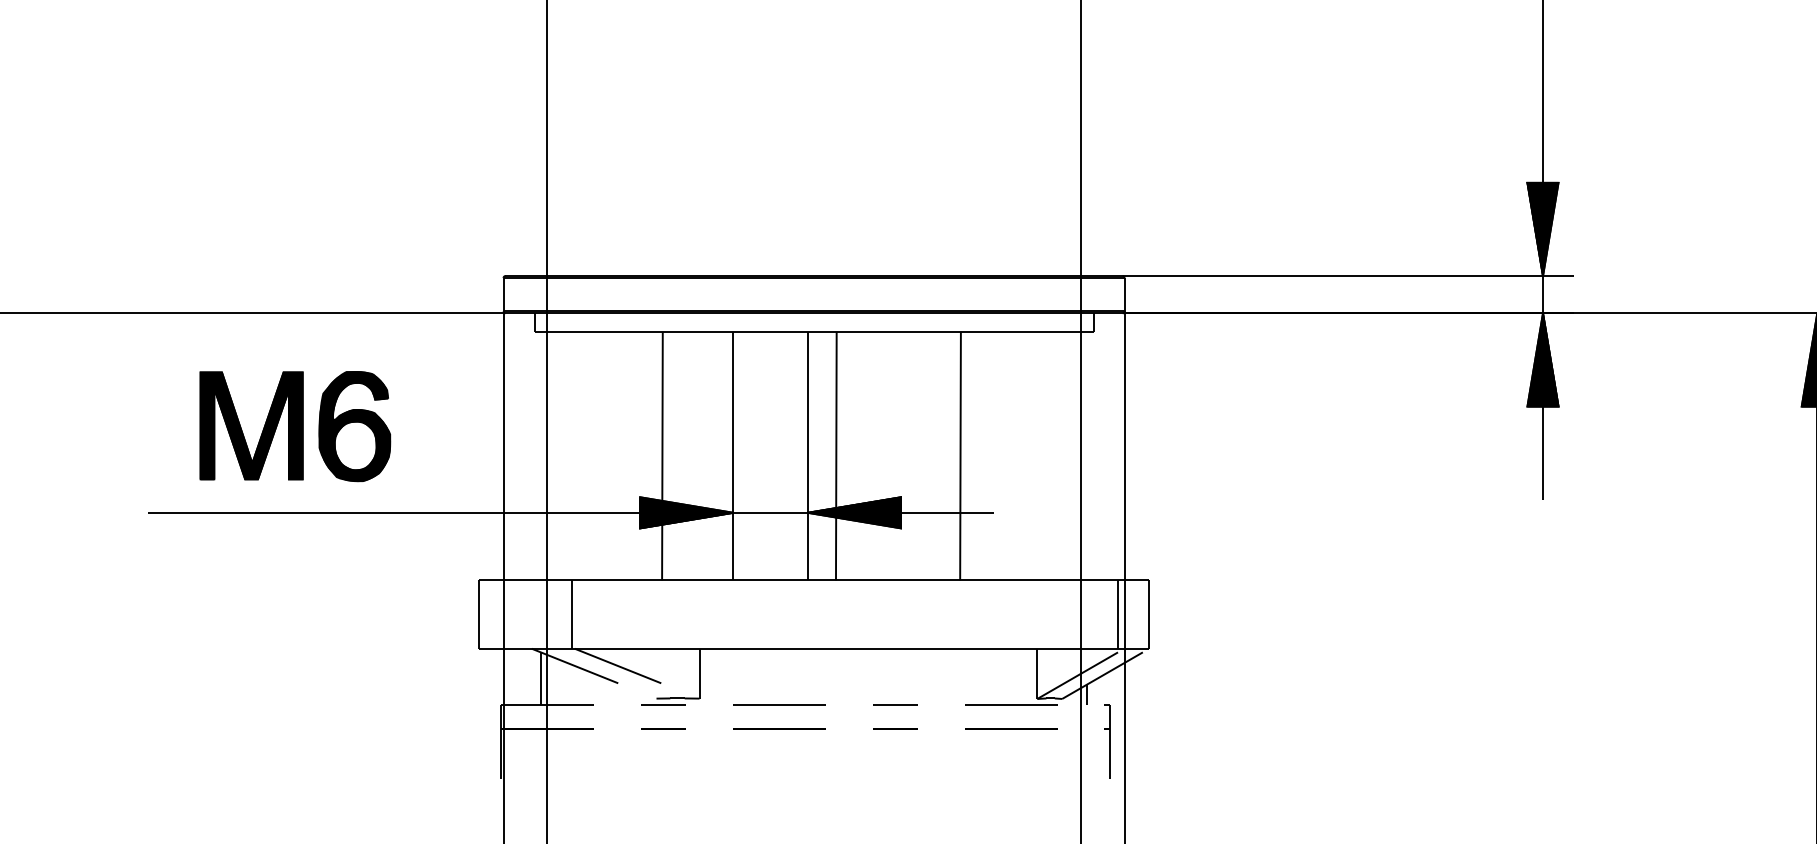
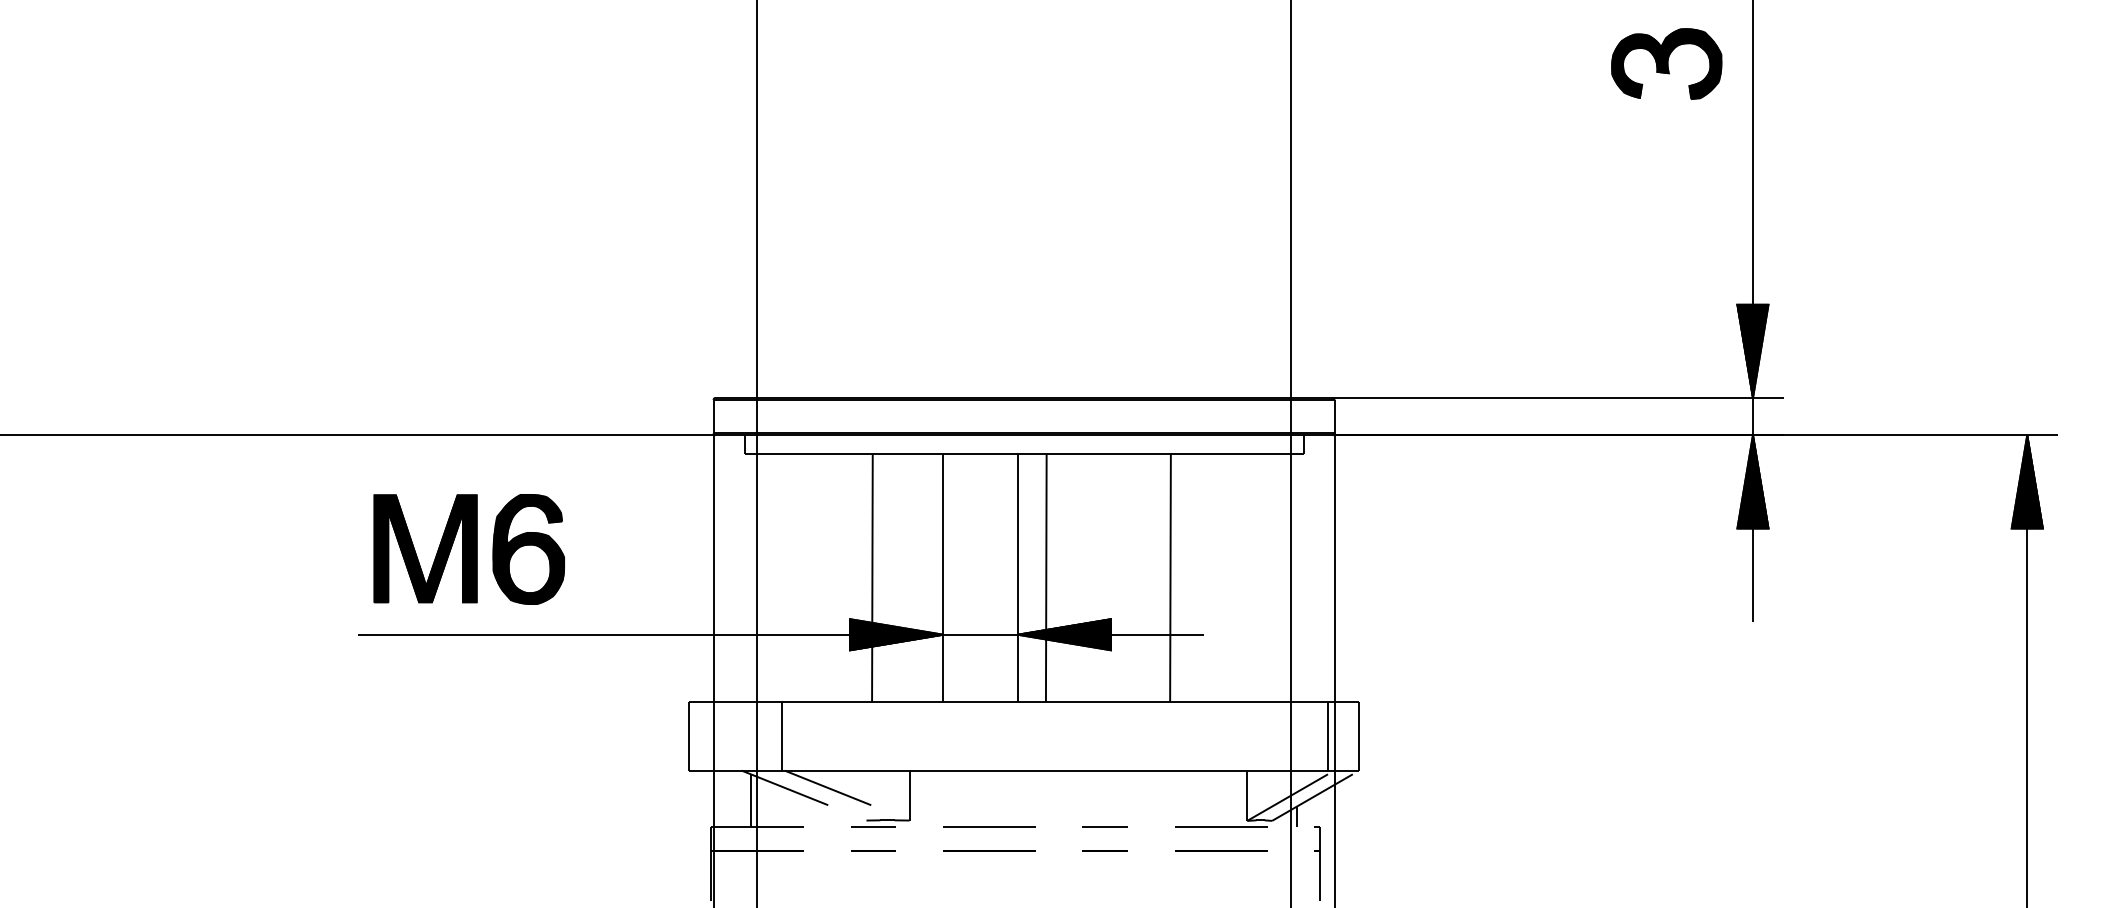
part: (294, 426) -> (468, 549), moved

